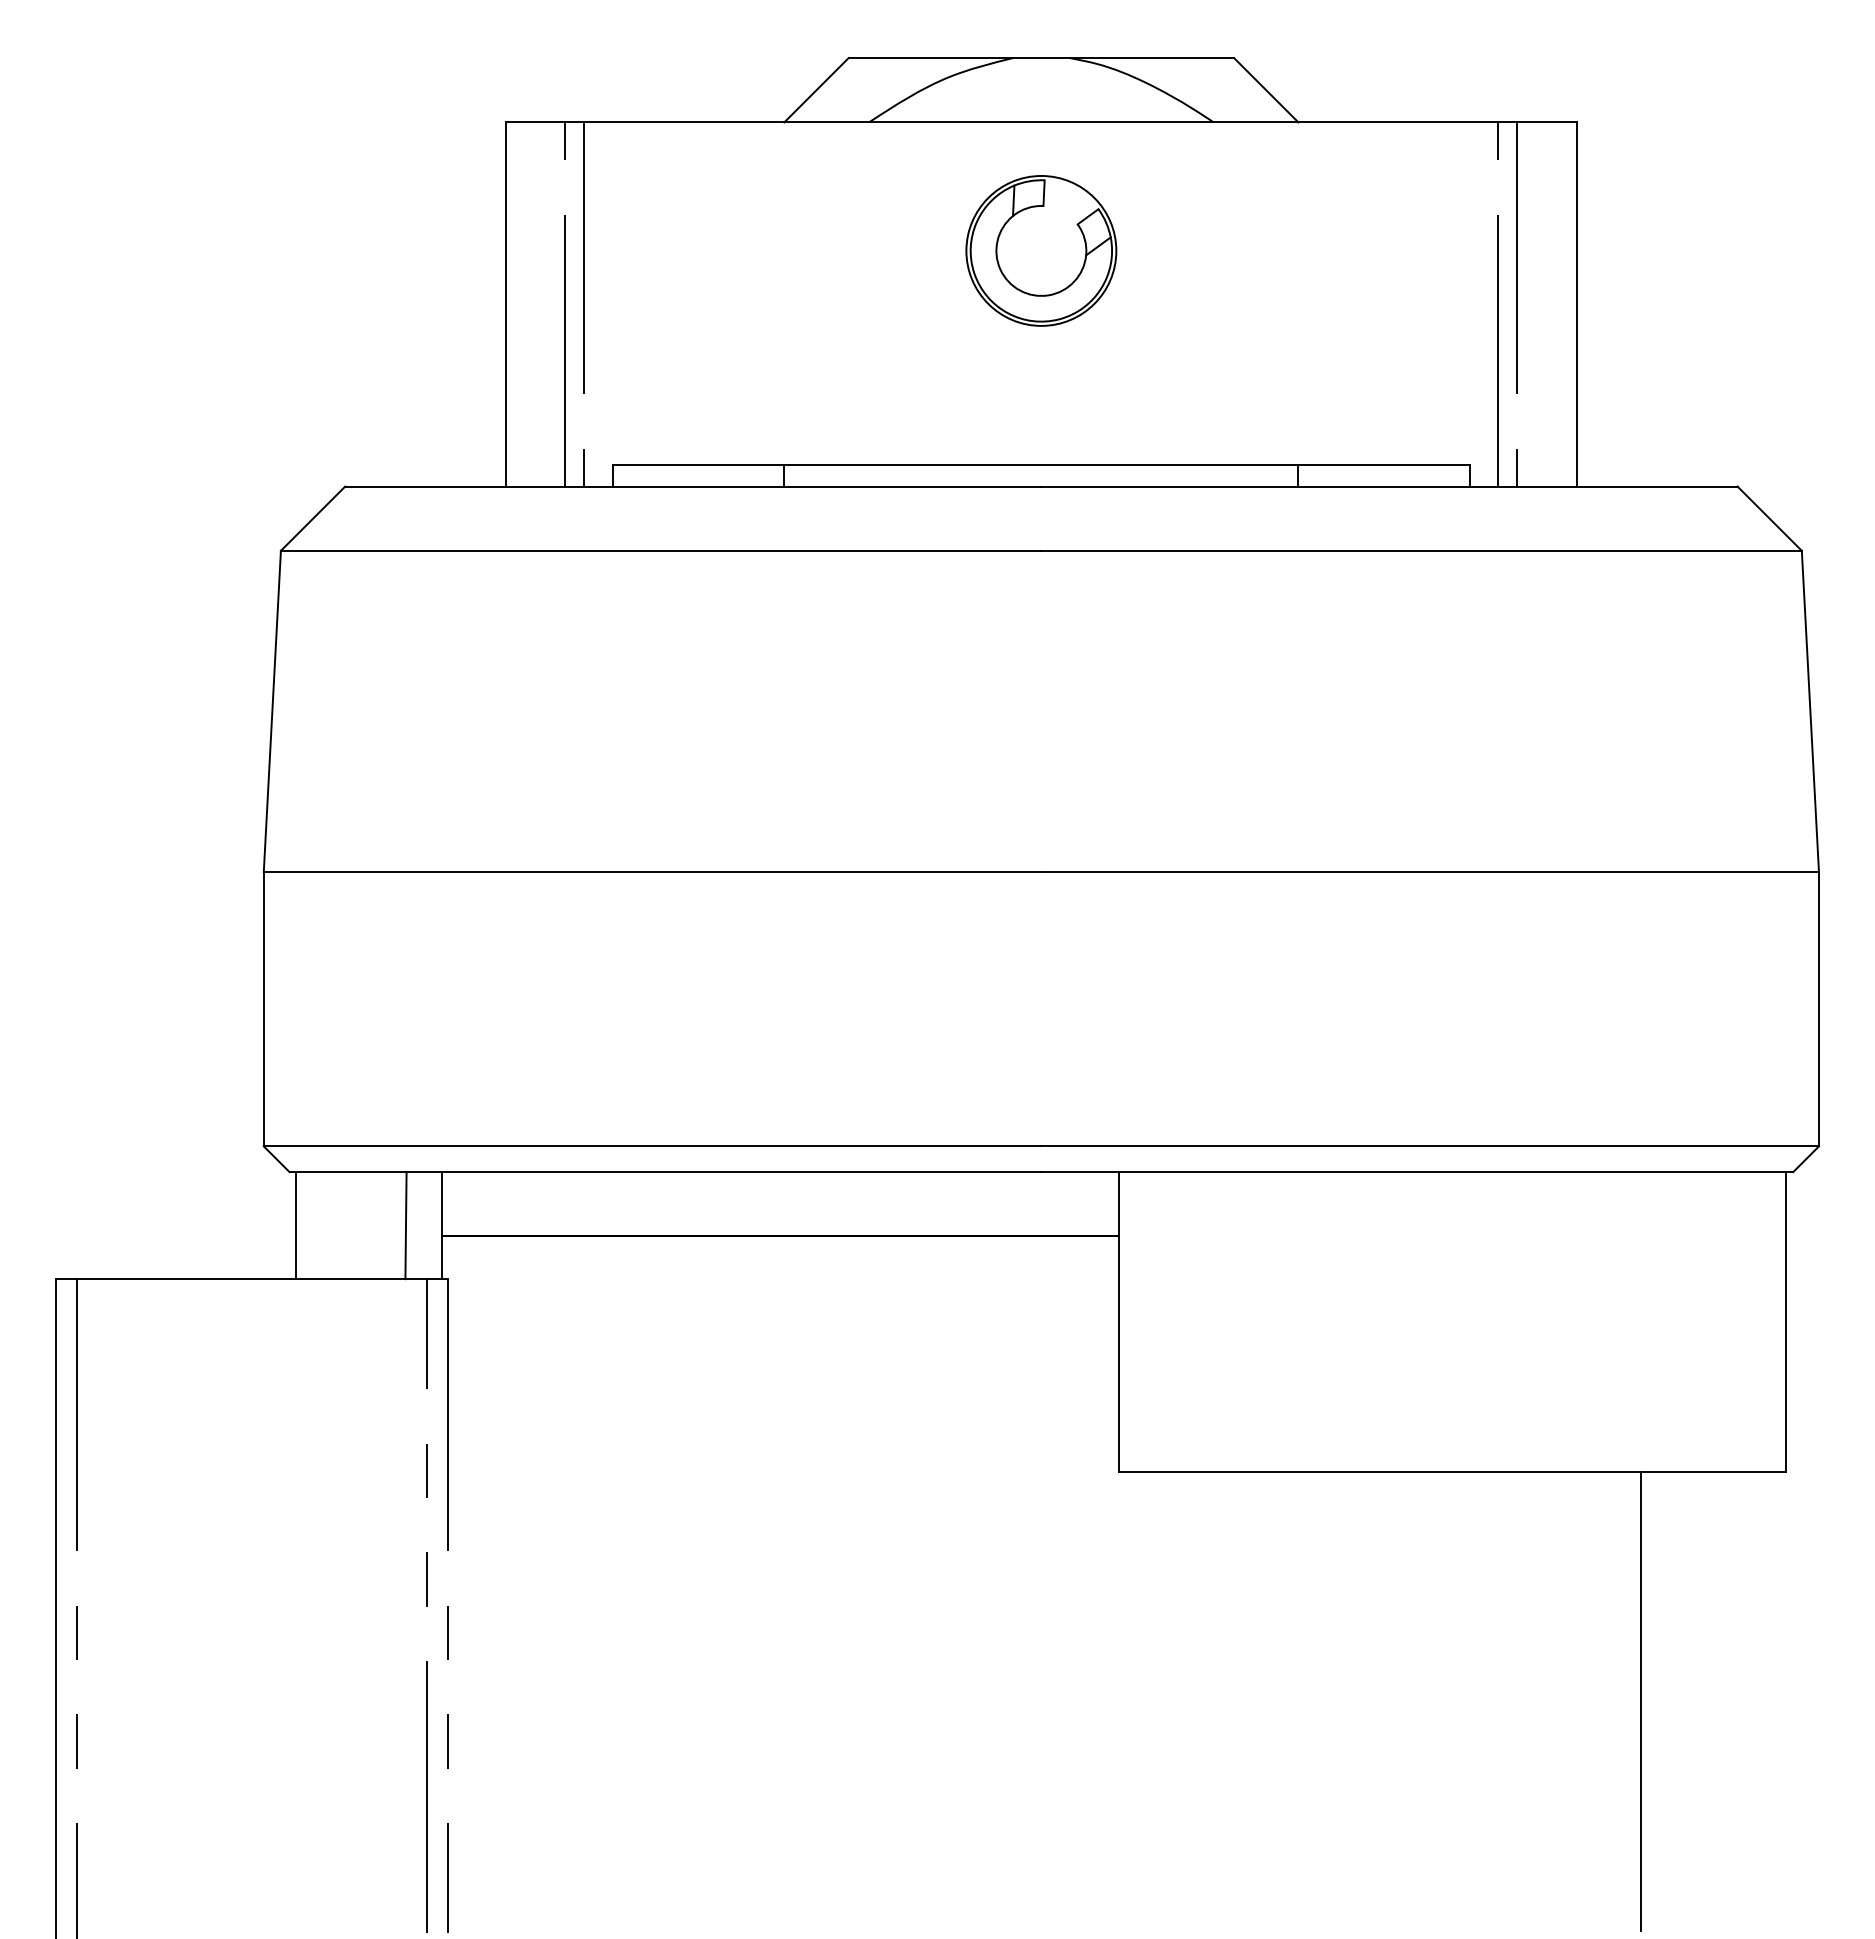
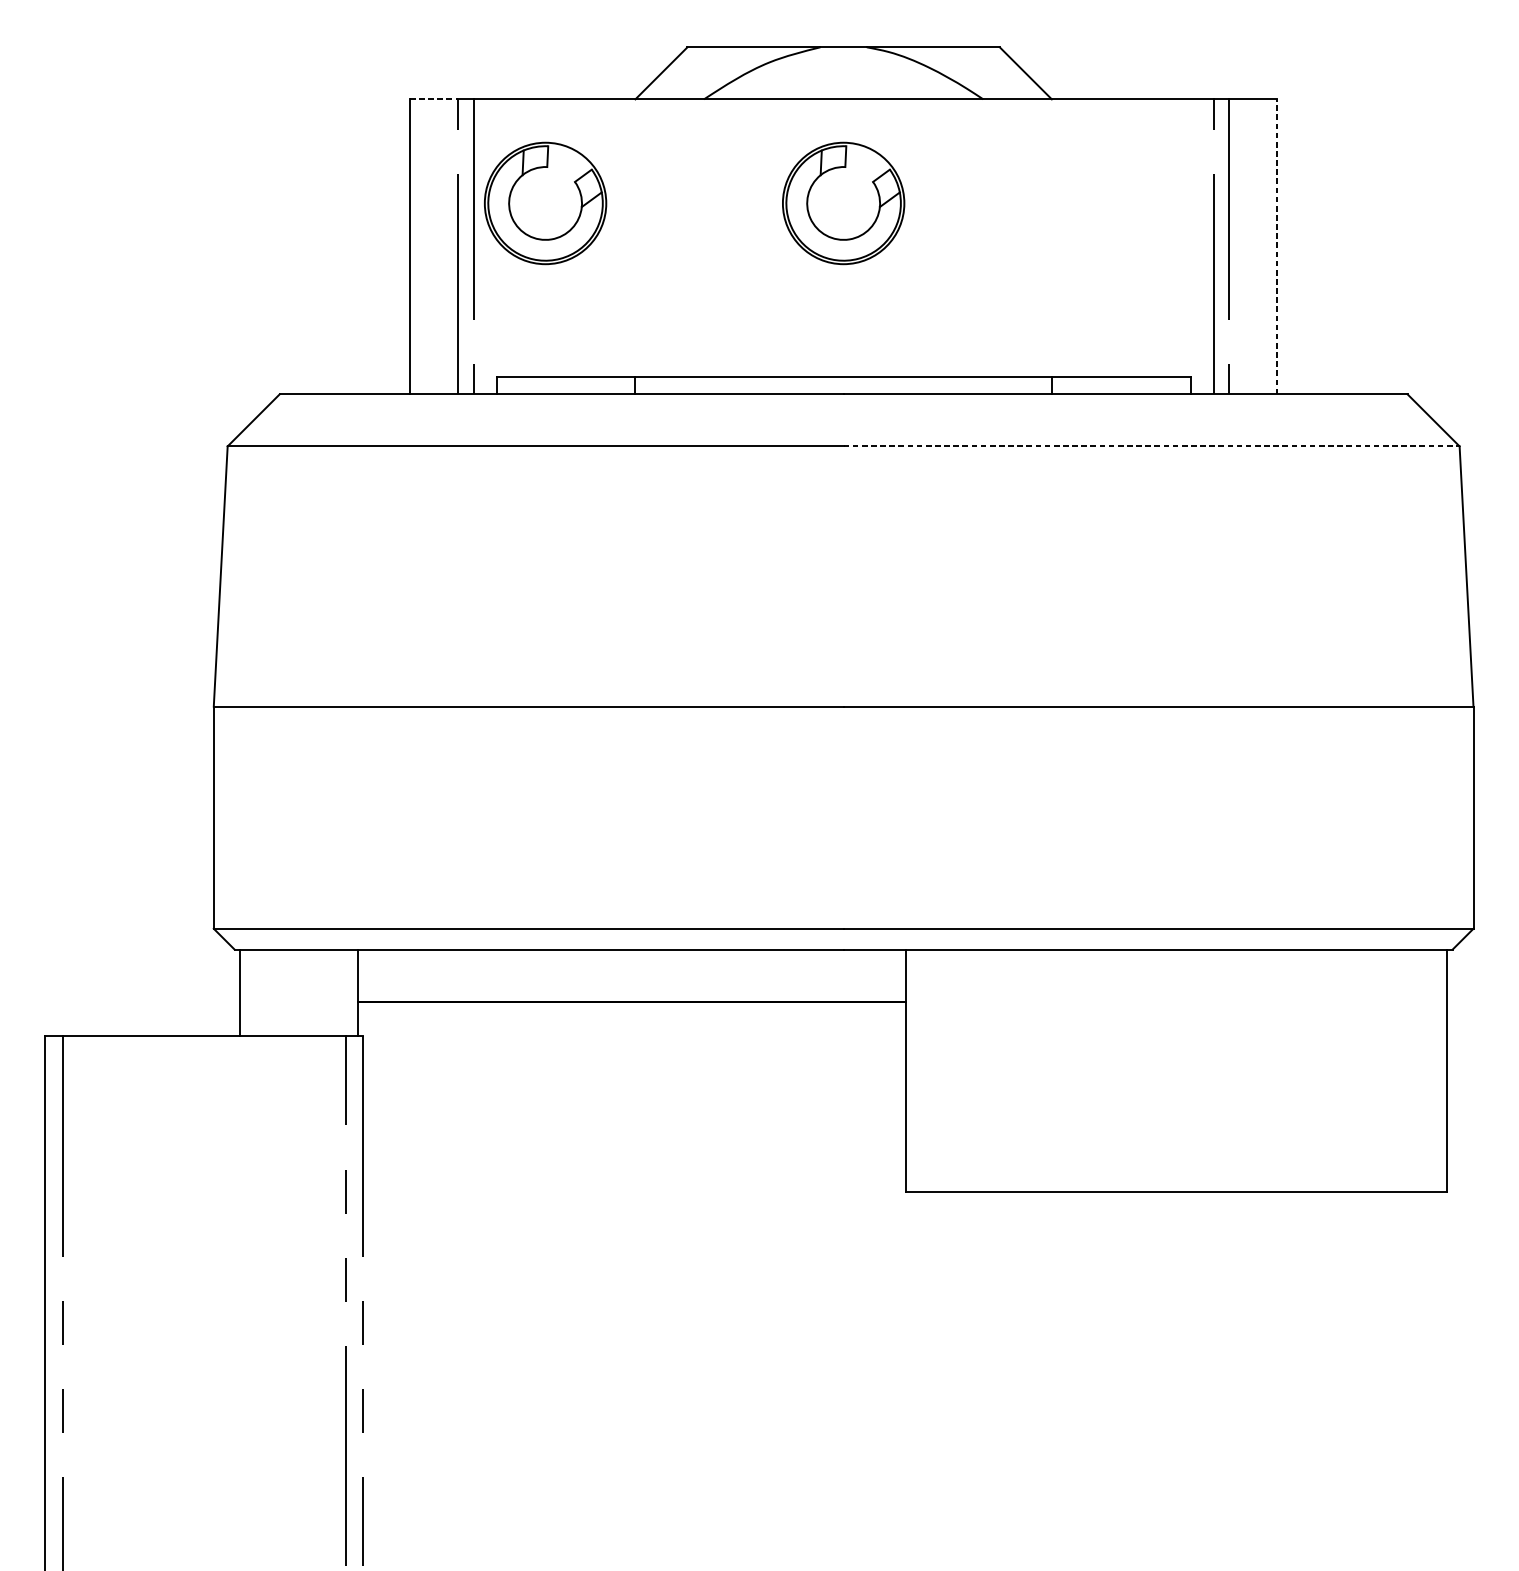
line: (535, 122) -> (433, 99), solid -> dashed
part: (673, 250) -> (545, 203), added
line: (1576, 304) -> (1277, 246), solid -> dashed
line: (1422, 550) -> (1152, 446), solid -> dashed
line: (405, 1225) -> (328, 992), removed
line: (1641, 1701) -> (1329, 1378), removed

